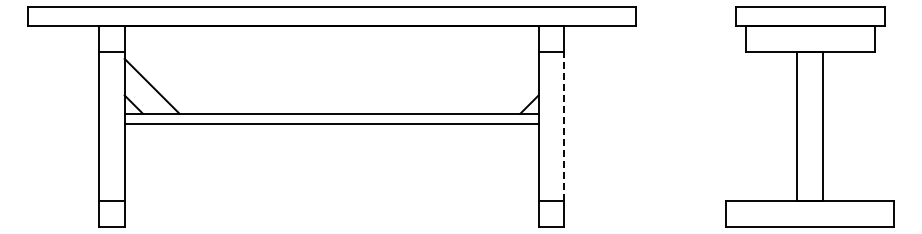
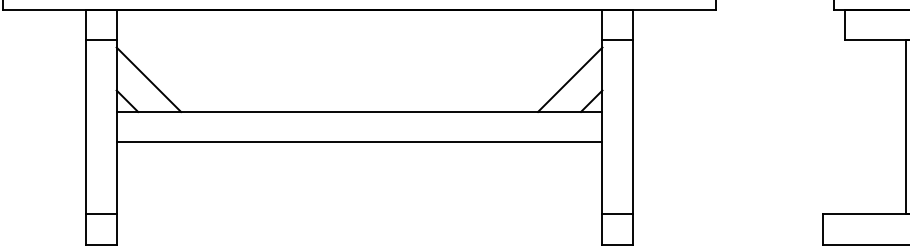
line: (510, 85) -> (569, 78), added
line: (331, 123) -> (359, 142), moved
line: (564, 126) -> (632, 126), dashed -> solid

